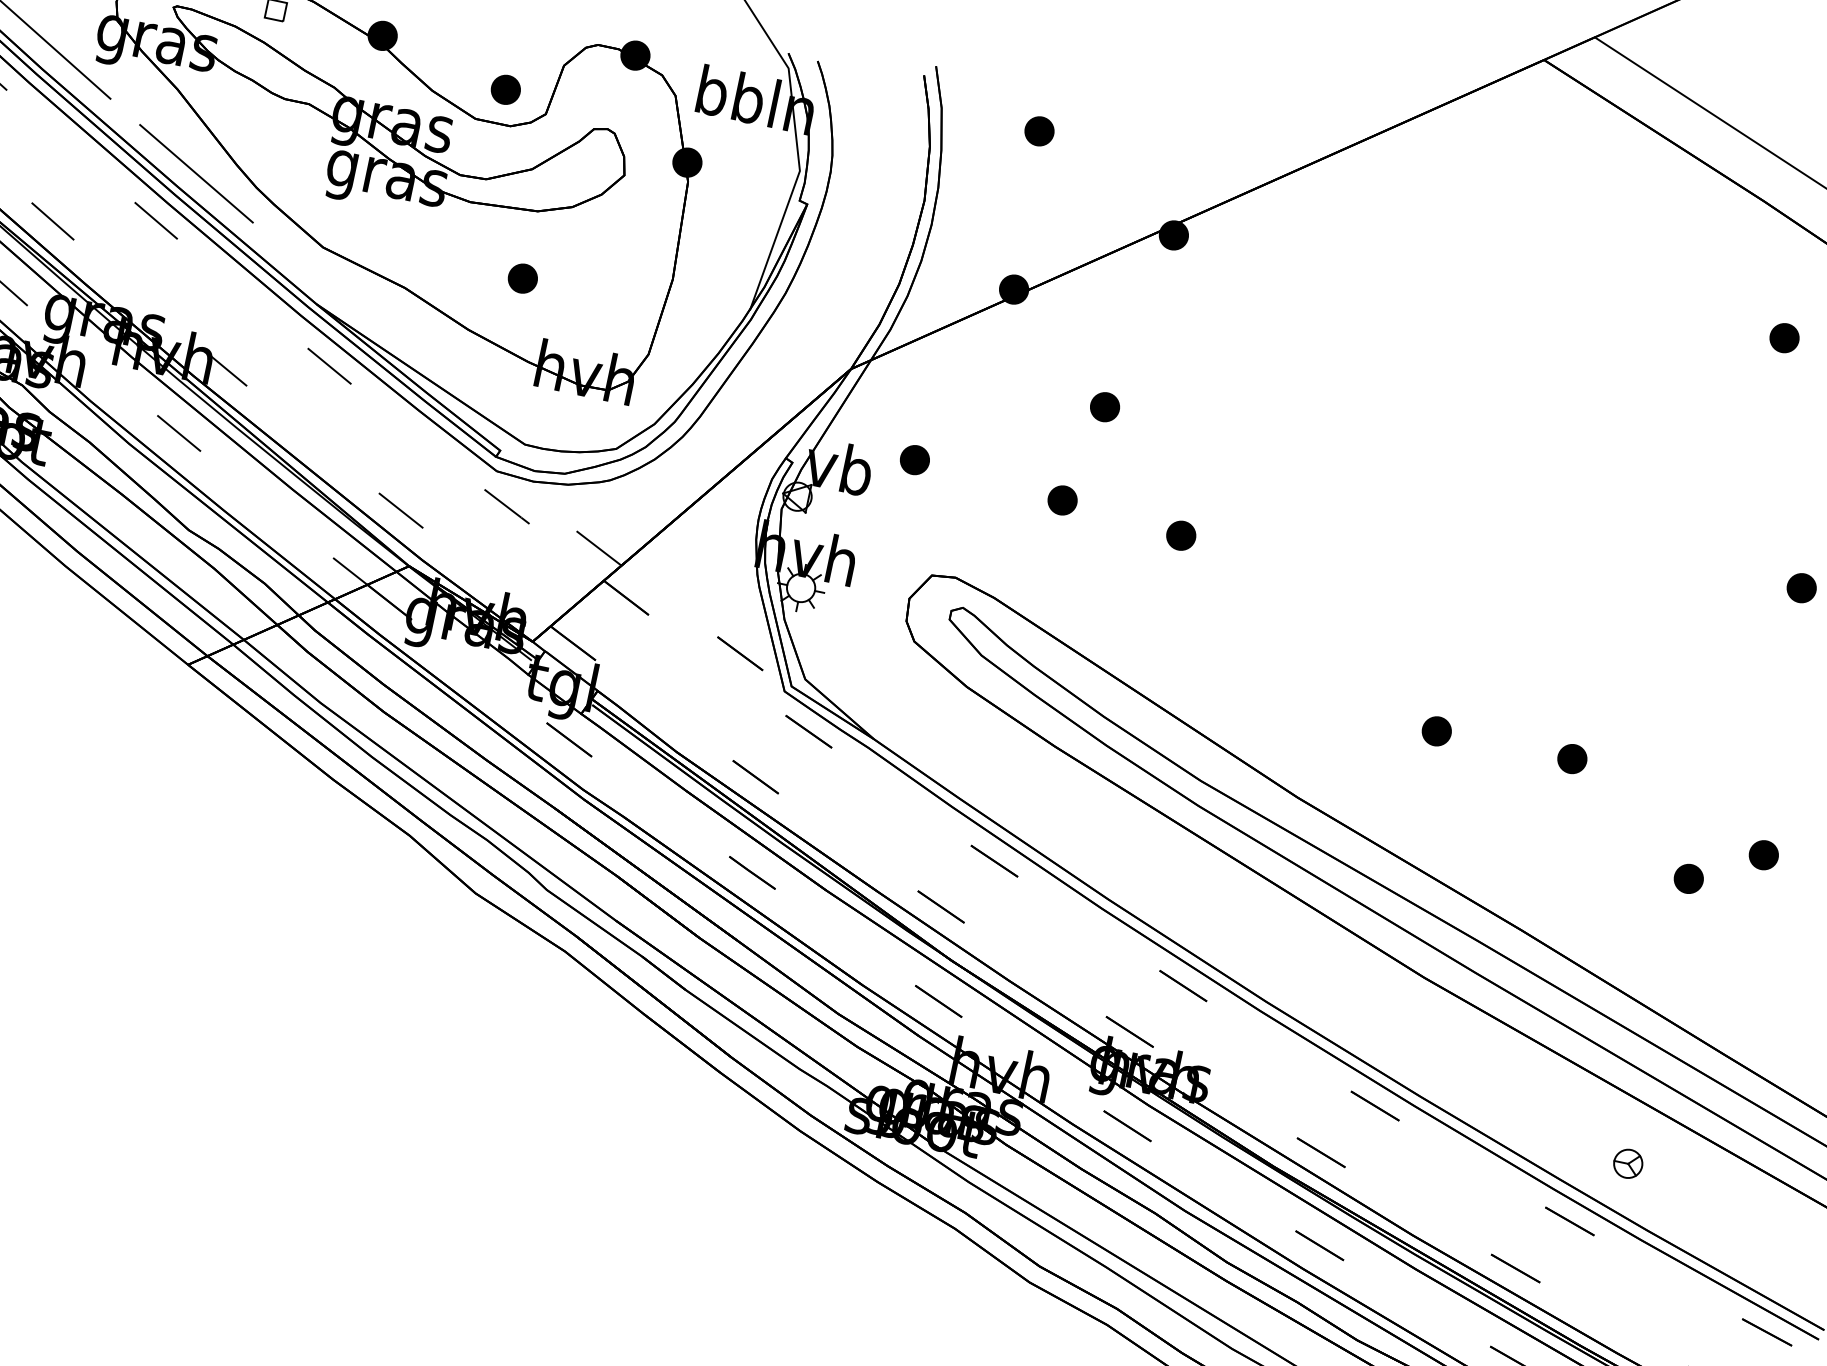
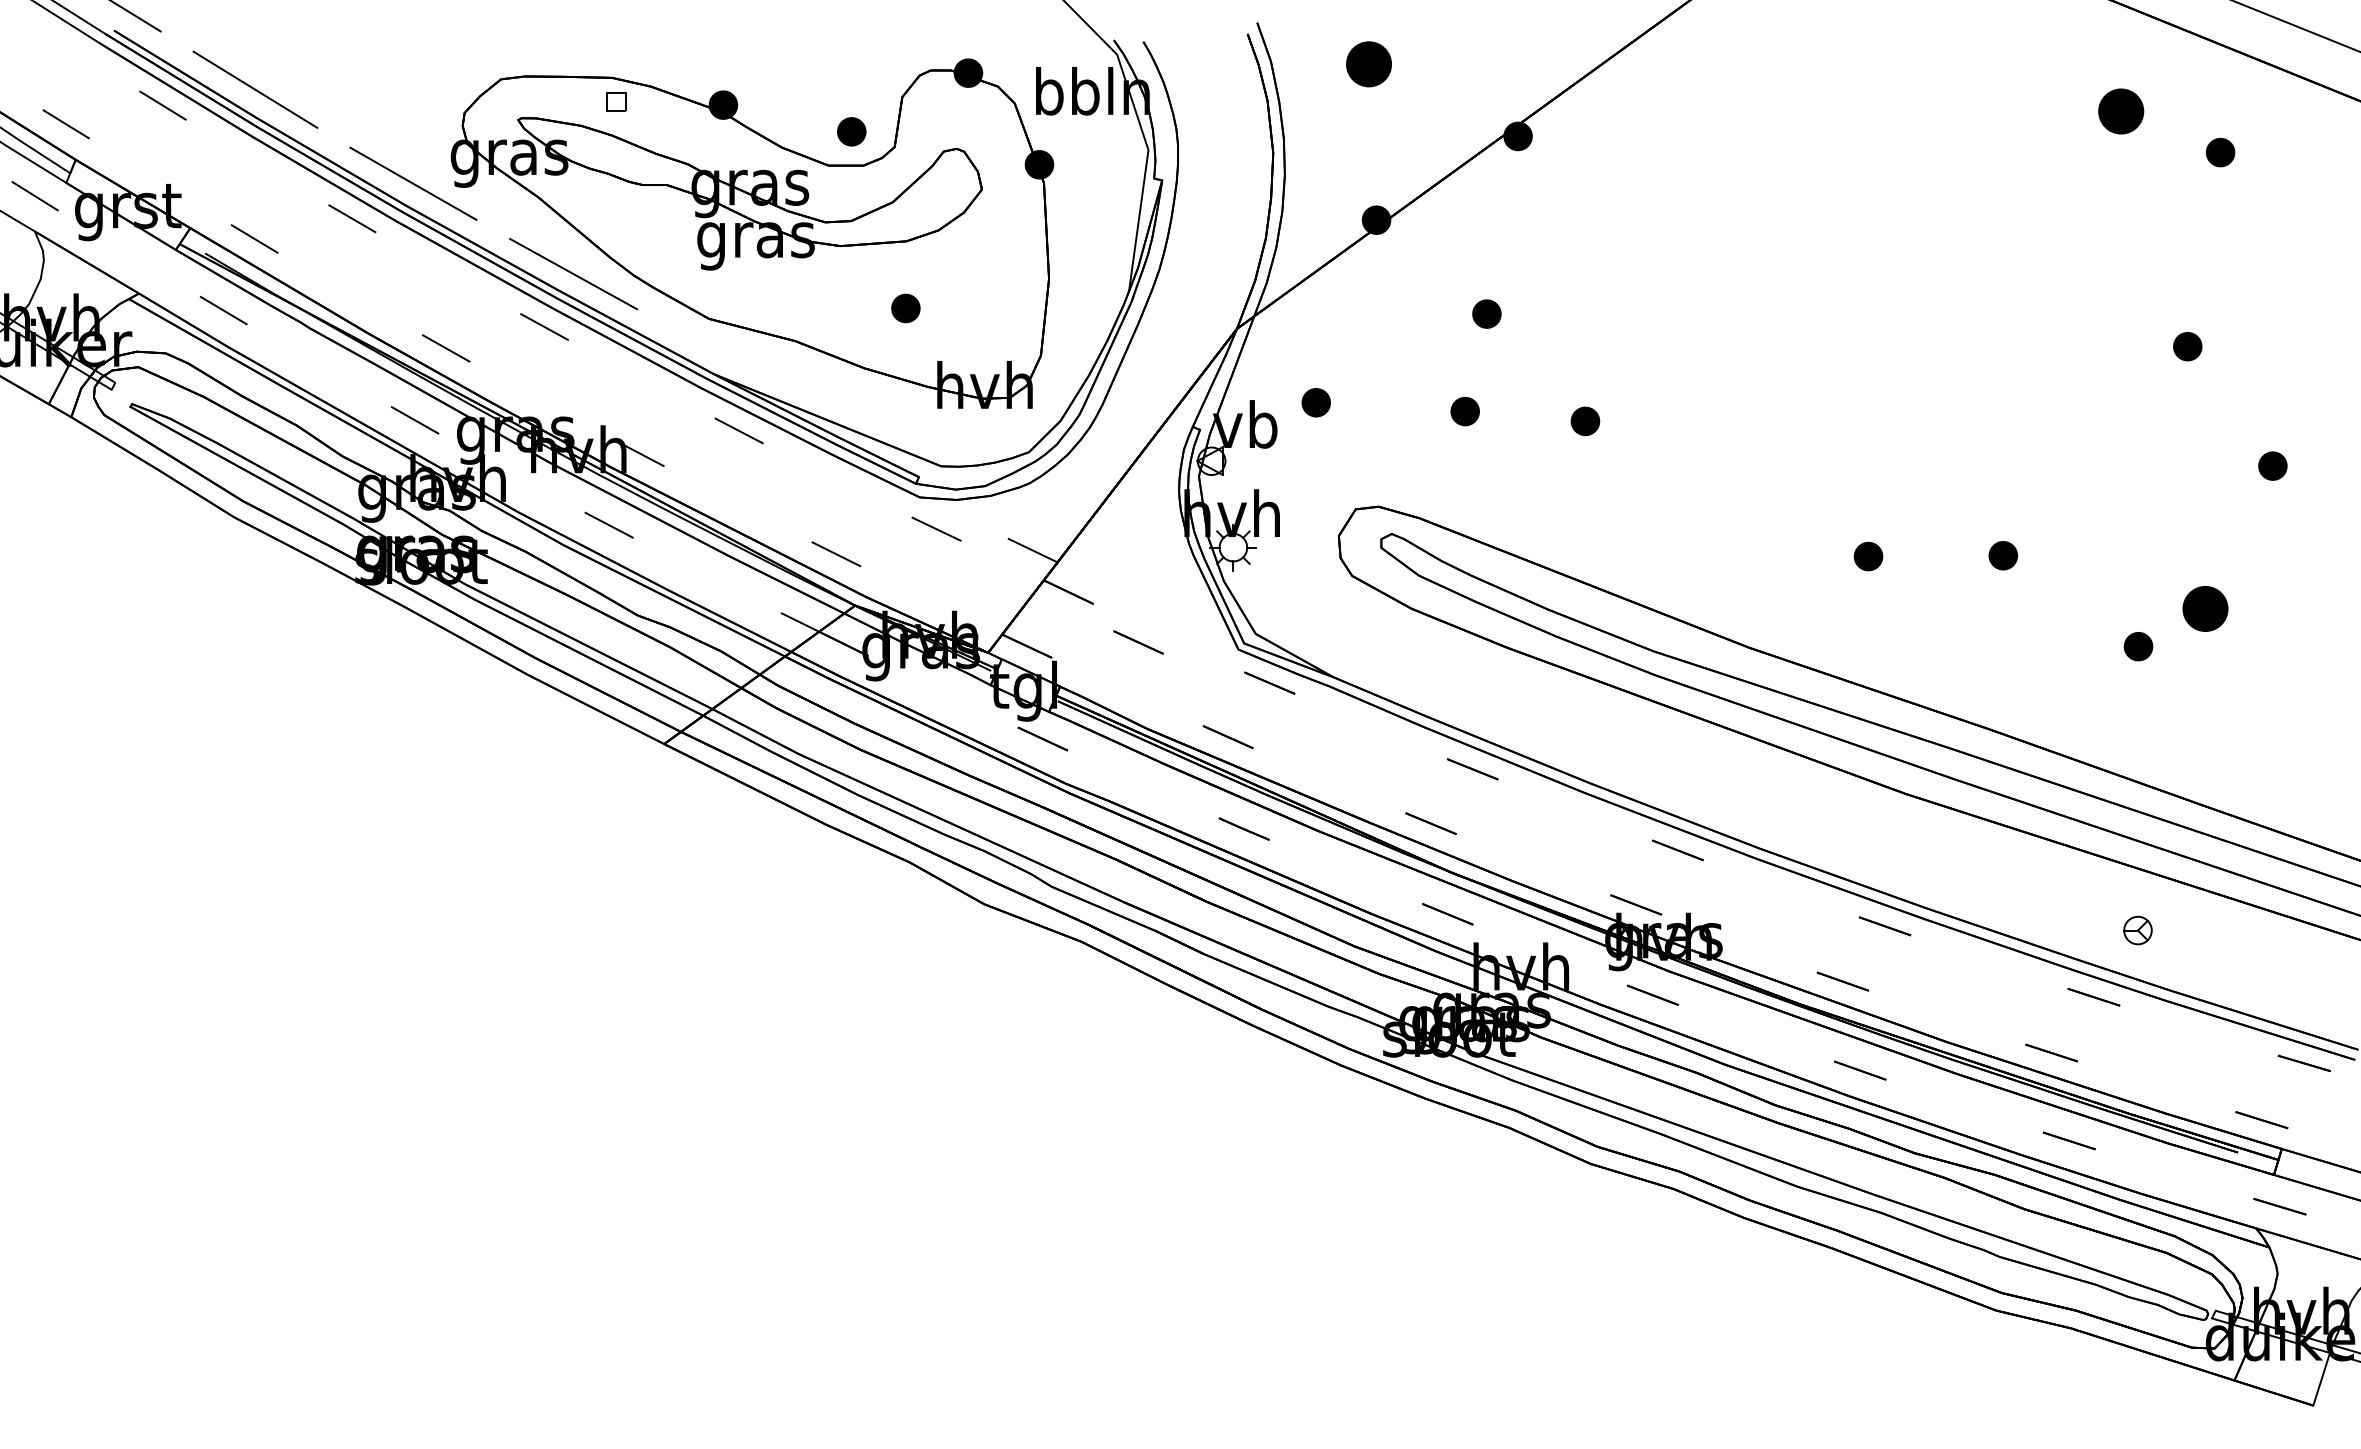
part: (1039, 130) -> (1368, 63), size x1.6
part: (1783, 337) -> (2120, 111), size x1.6
line: (740, 653) -> (1138, 642), moved
part: (1763, 854) -> (2204, 608), size x1.6

